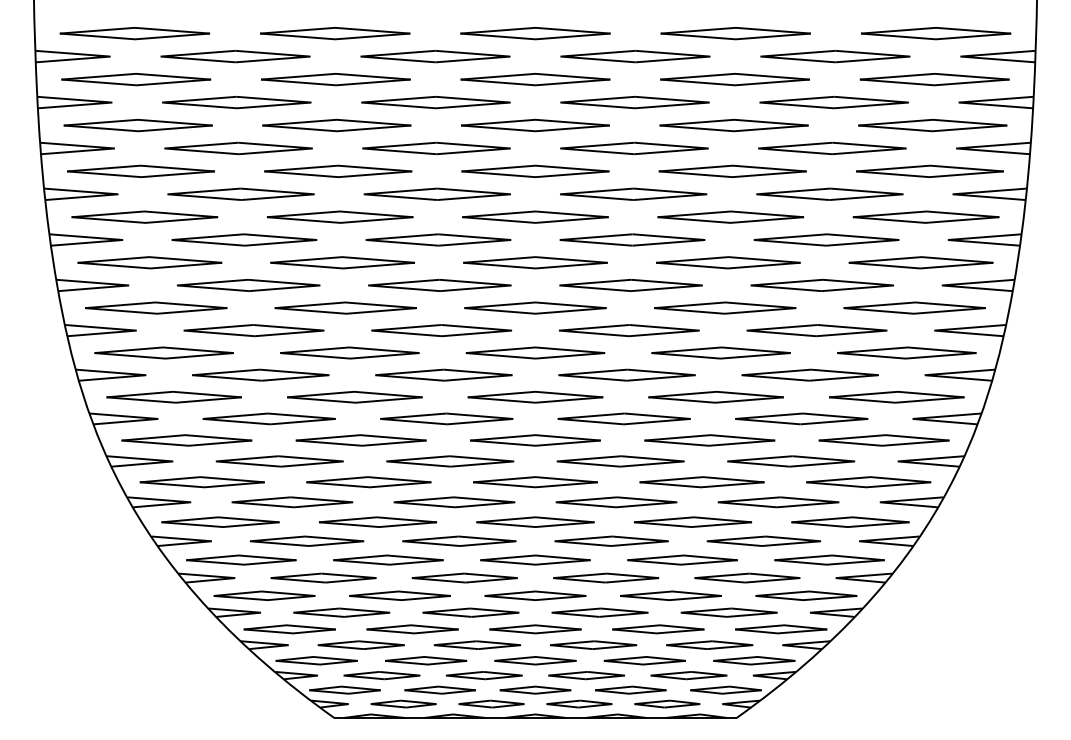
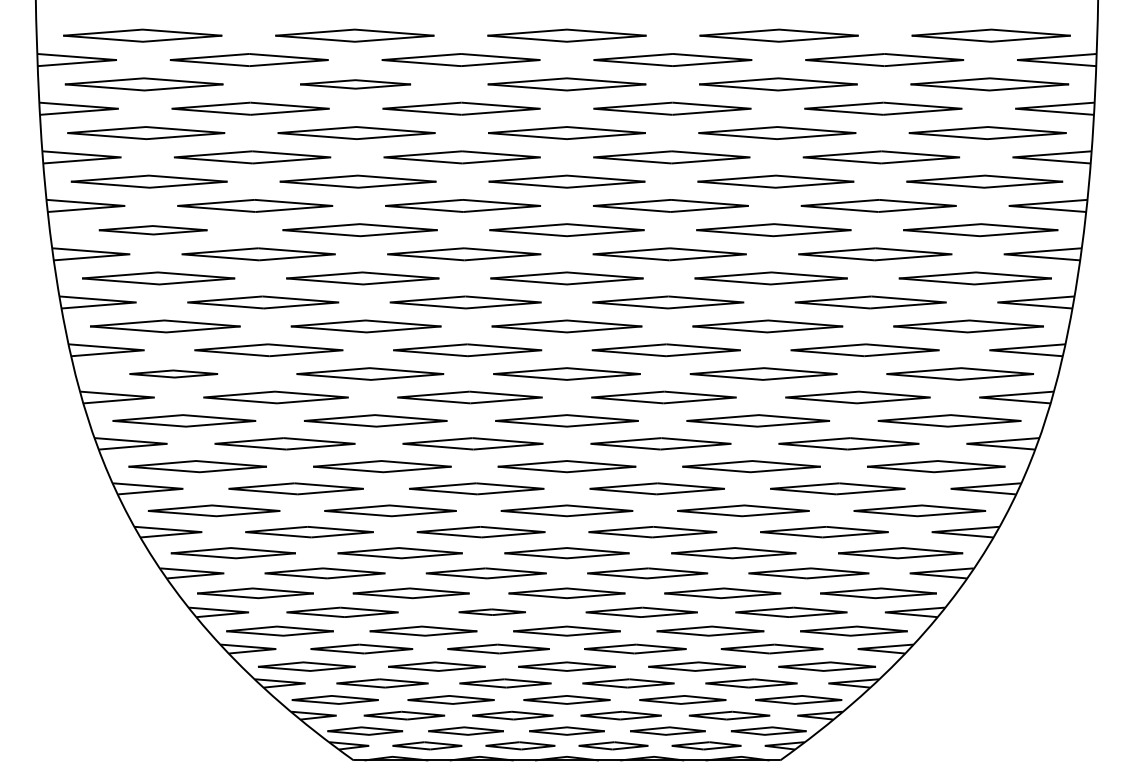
part: (335, 79) -> (355, 84), size x0.7
part: (144, 217) -> (152, 230), size x0.7
part: (163, 352) -> (173, 373), size x0.6
part: (465, 577) -> (492, 611), size x0.6

